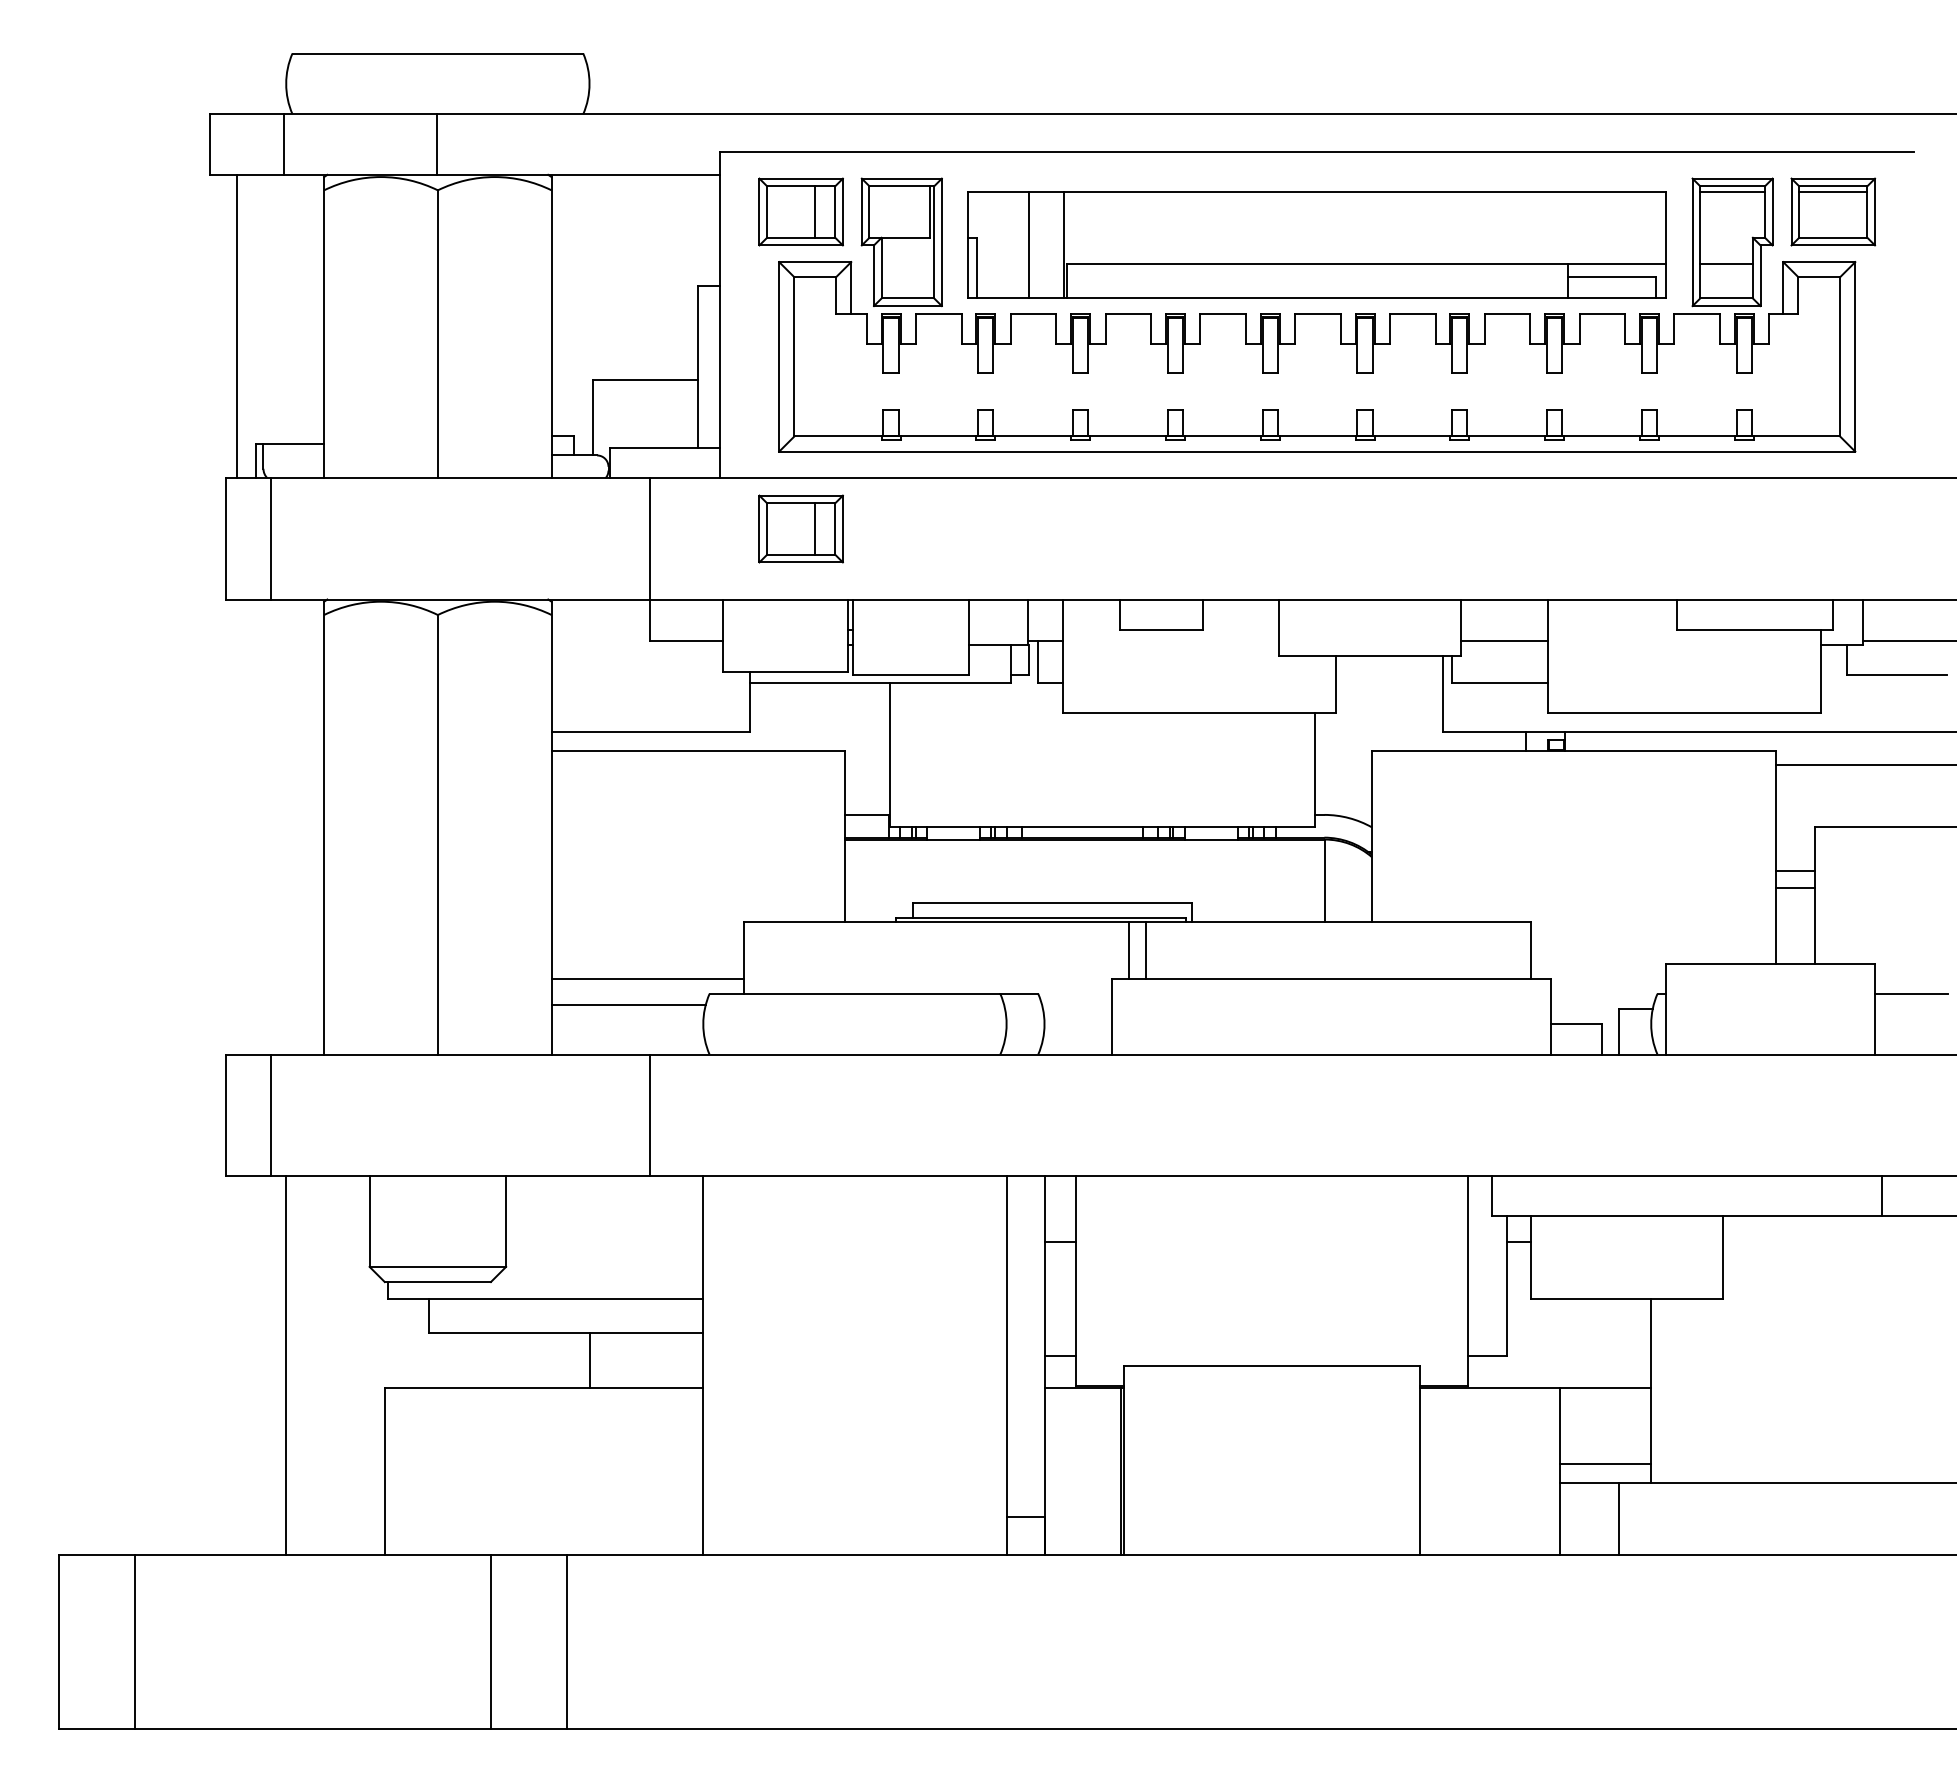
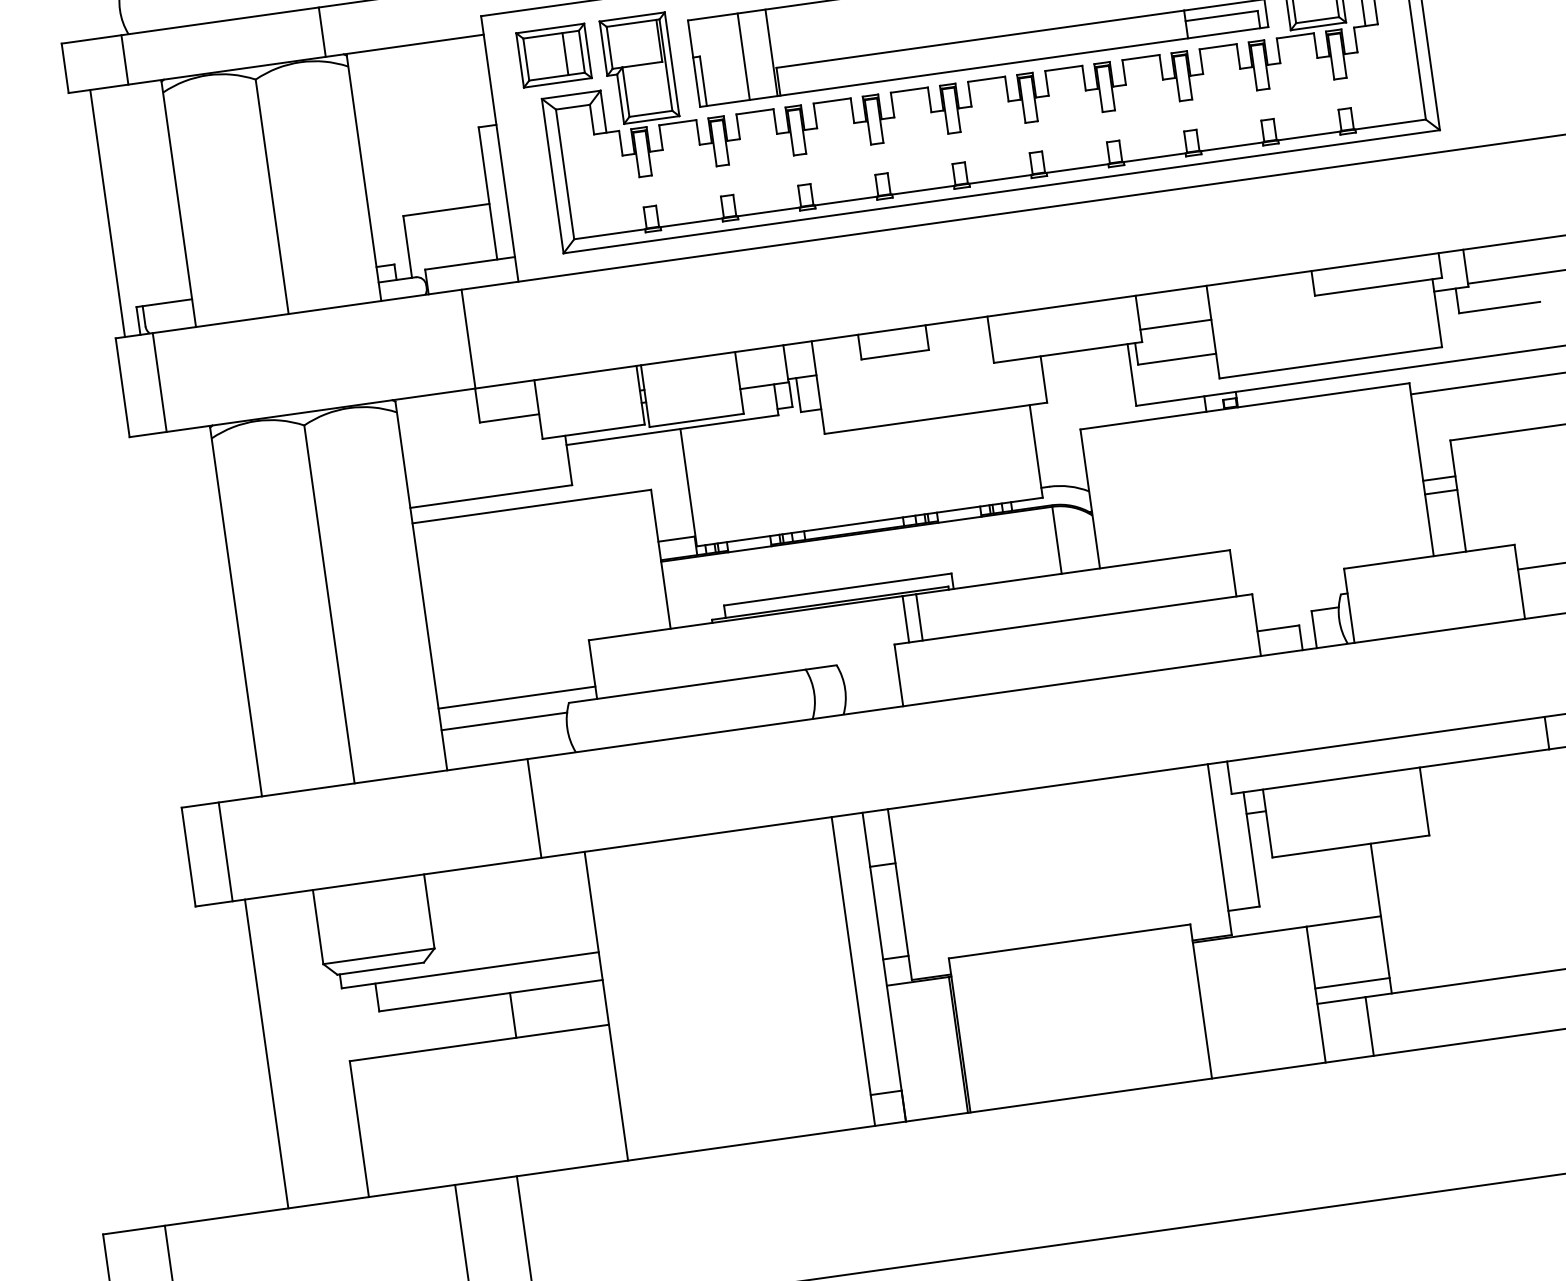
line: (437, 144) -> (322, 32), moved
part: (800, 528) -> (589, 313), removed

